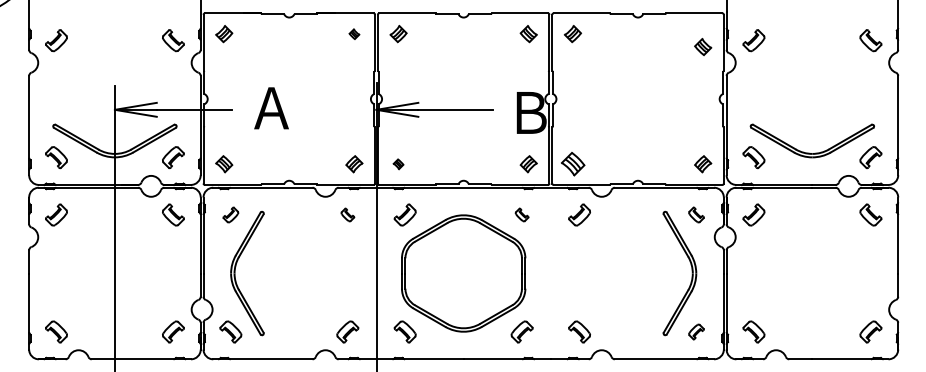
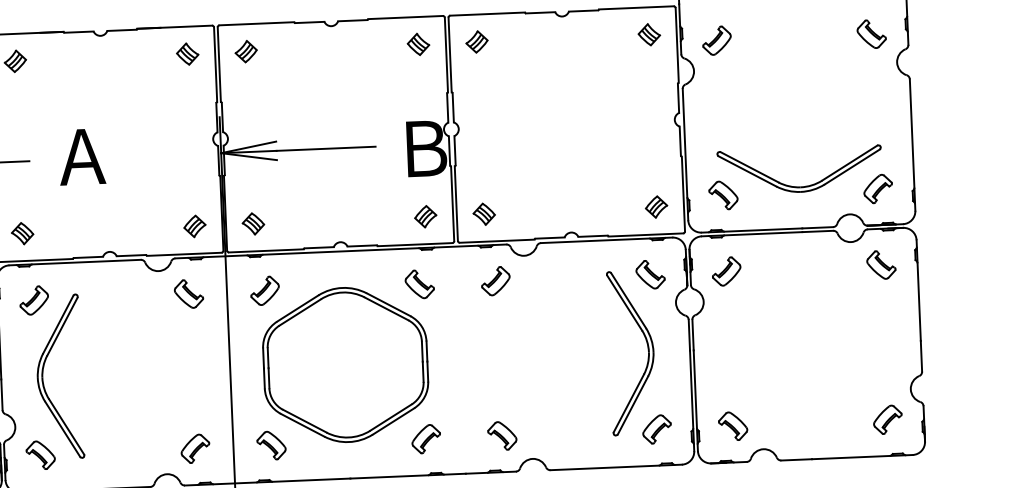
part: (354, 34) -> (187, 54), size x1.67
part: (703, 46) -> (649, 33), moved
part: (398, 164) -> (253, 224), size x1.67
part: (572, 164) -> (483, 214), size x0.71
part: (230, 214) -> (33, 299), size x1.43
part: (347, 214) -> (188, 293), size x1.67
part: (521, 214) -> (418, 283), size x1.67
part: (696, 214) -> (650, 273), size x1.43
part: (696, 331) -> (657, 428), size x1.43

